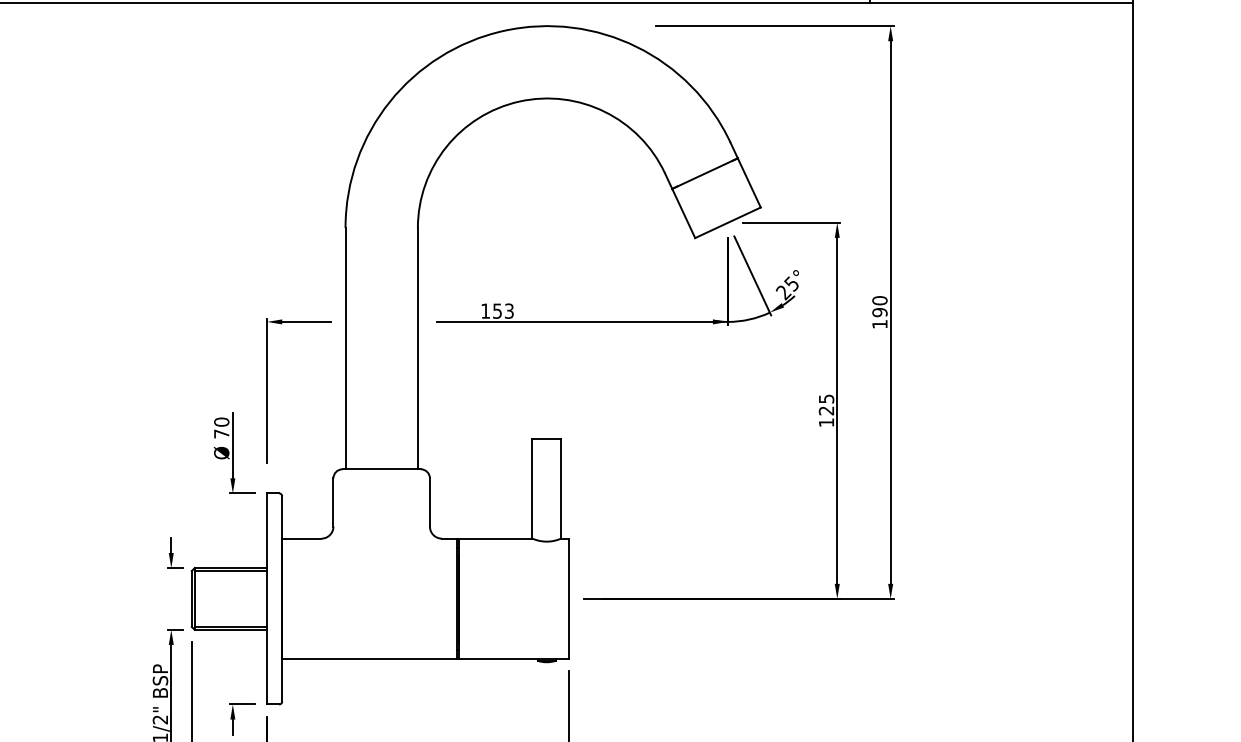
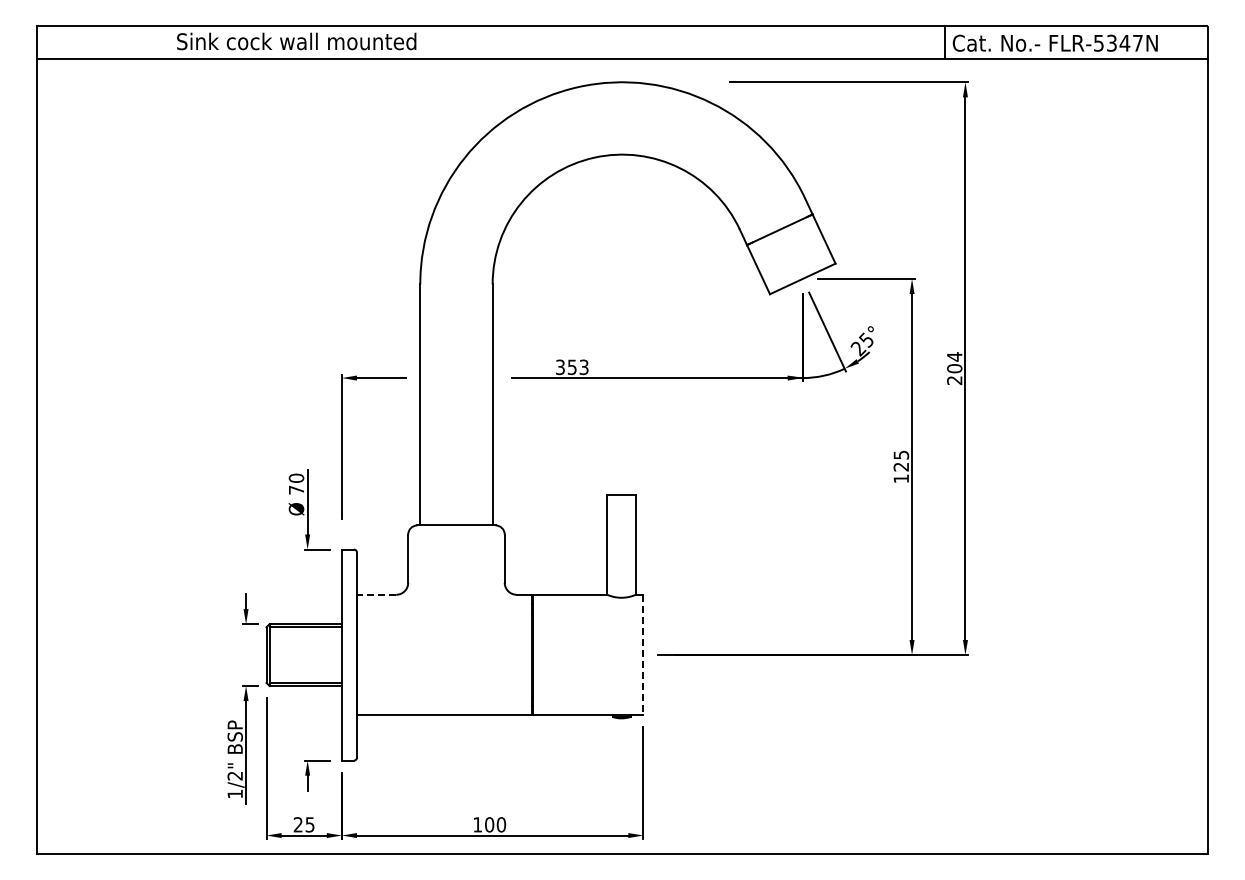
text: (485, 311) -> (560, 367), 153 -> 353
text: (879, 312) -> (954, 368), 190 -> 204
line: (301, 538) -> (376, 594), solid -> dashed
line: (568, 599) -> (643, 655), solid -> dashed

